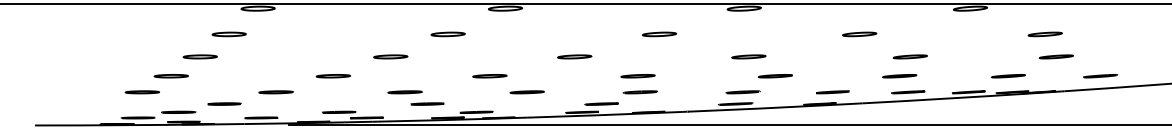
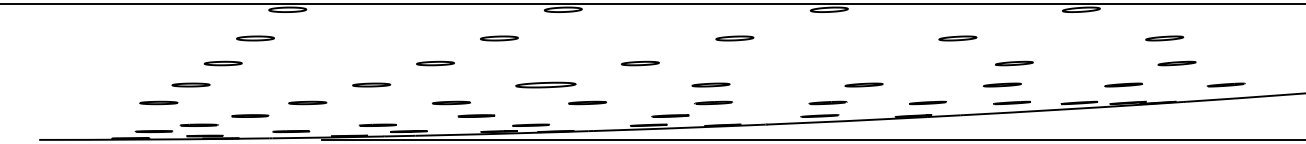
part: (748, 56) -> (834, 63), removed
part: (489, 75) -> (545, 84), size x1.6

